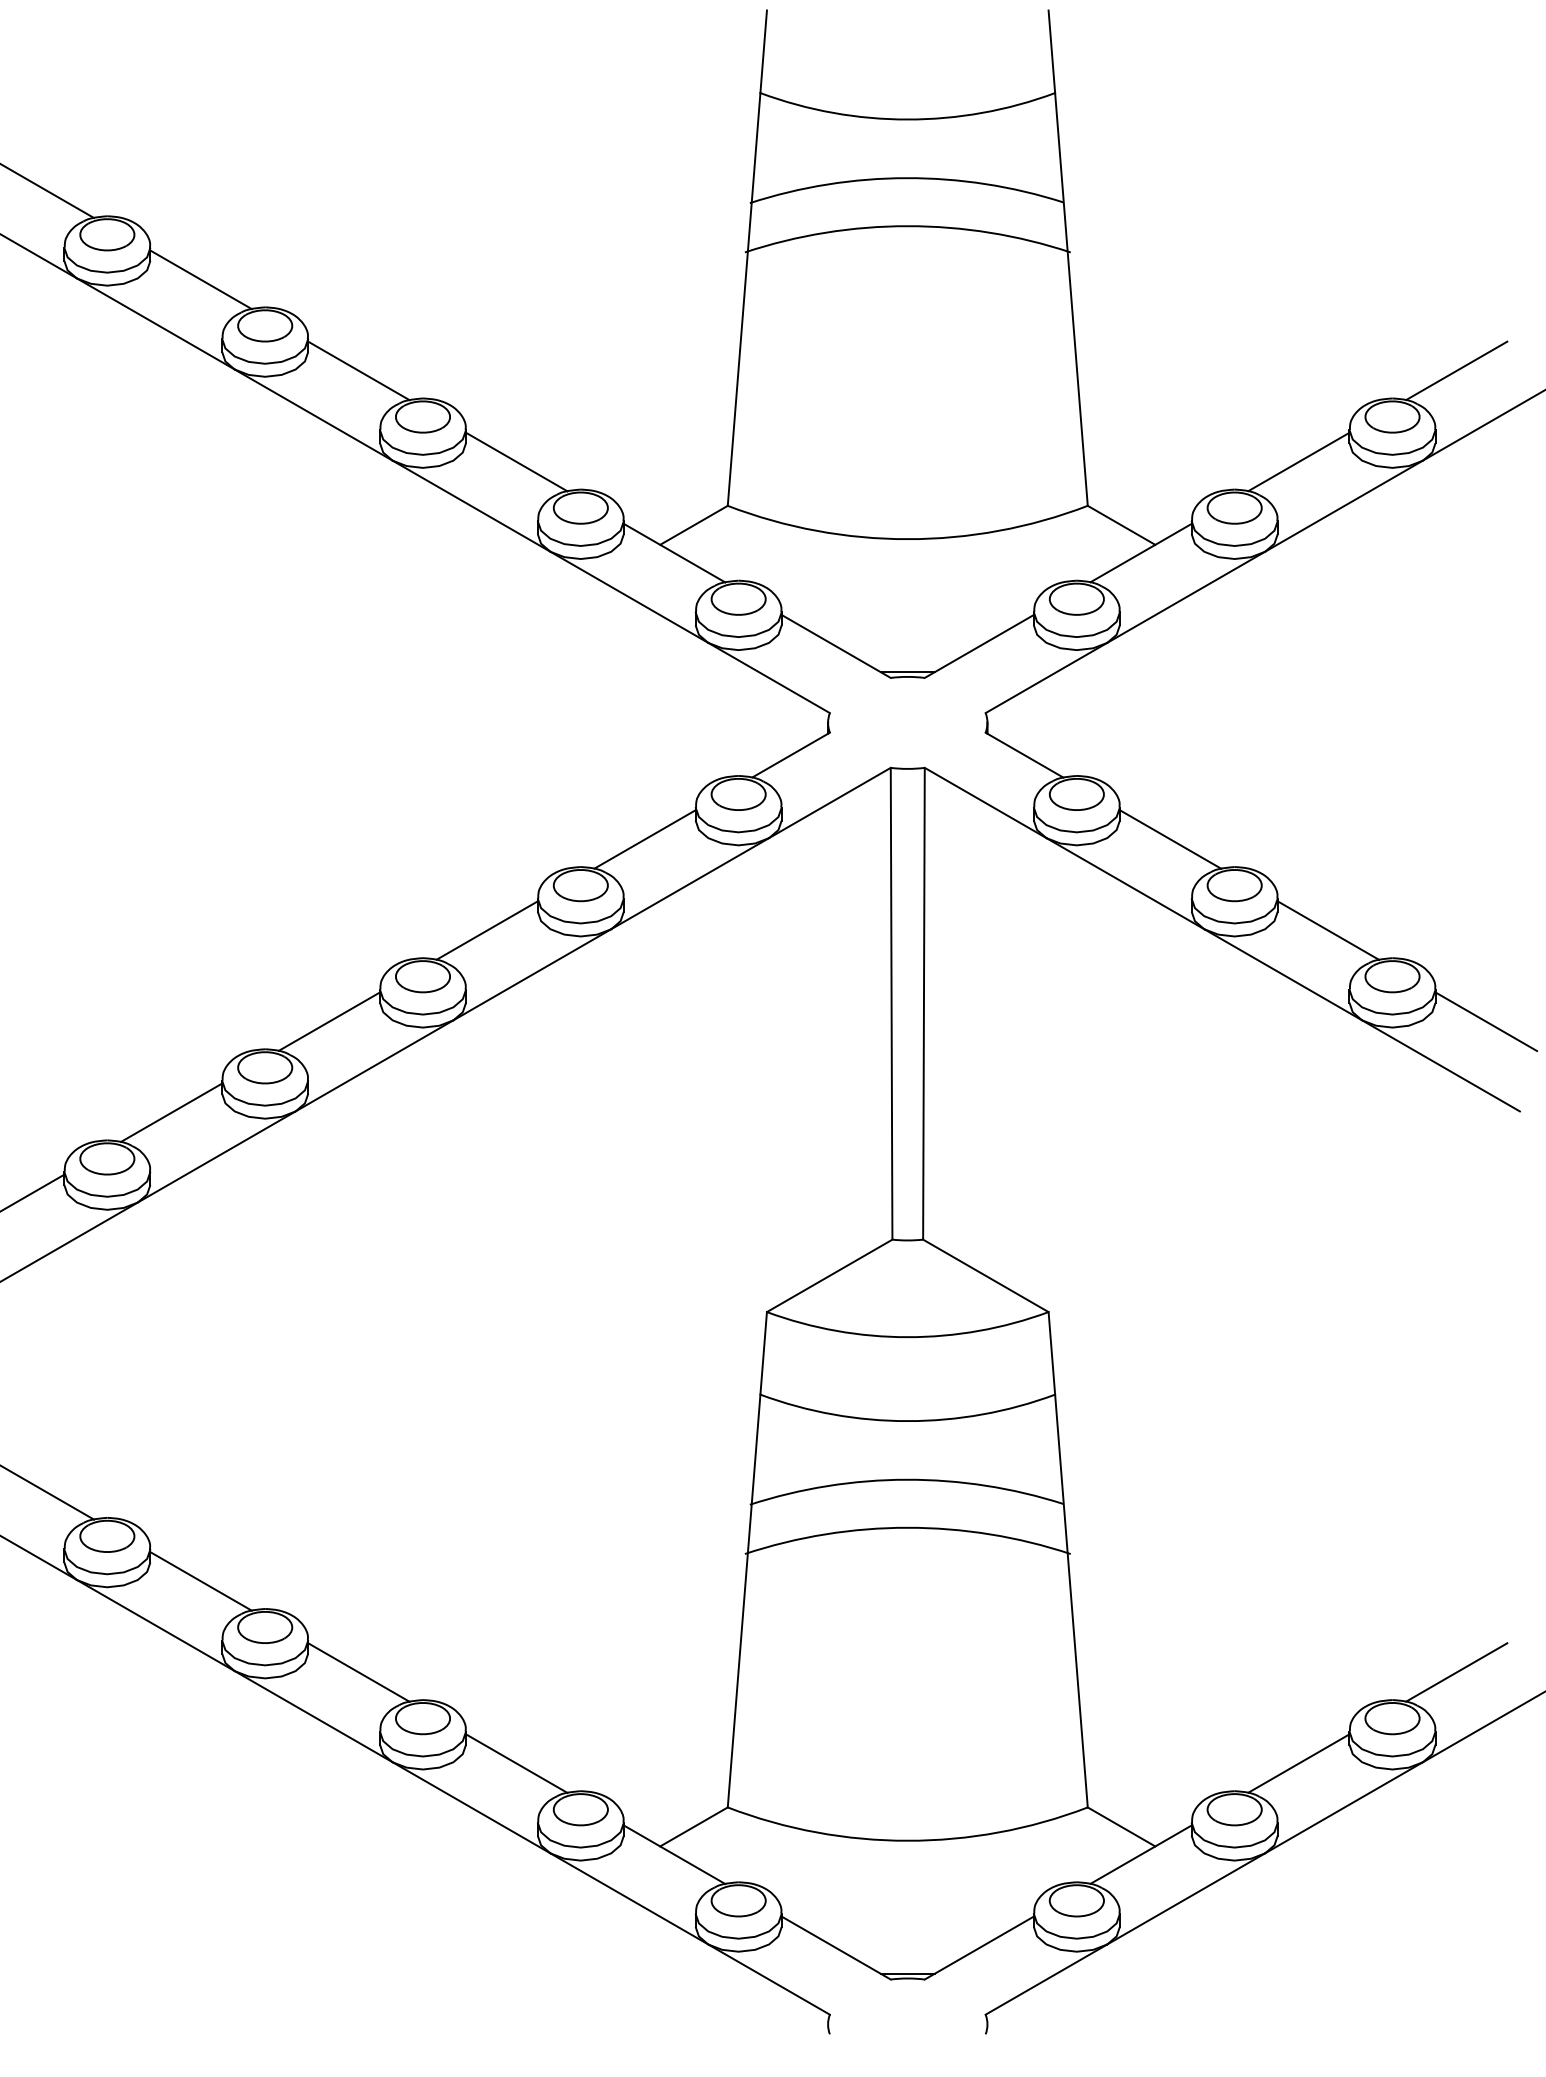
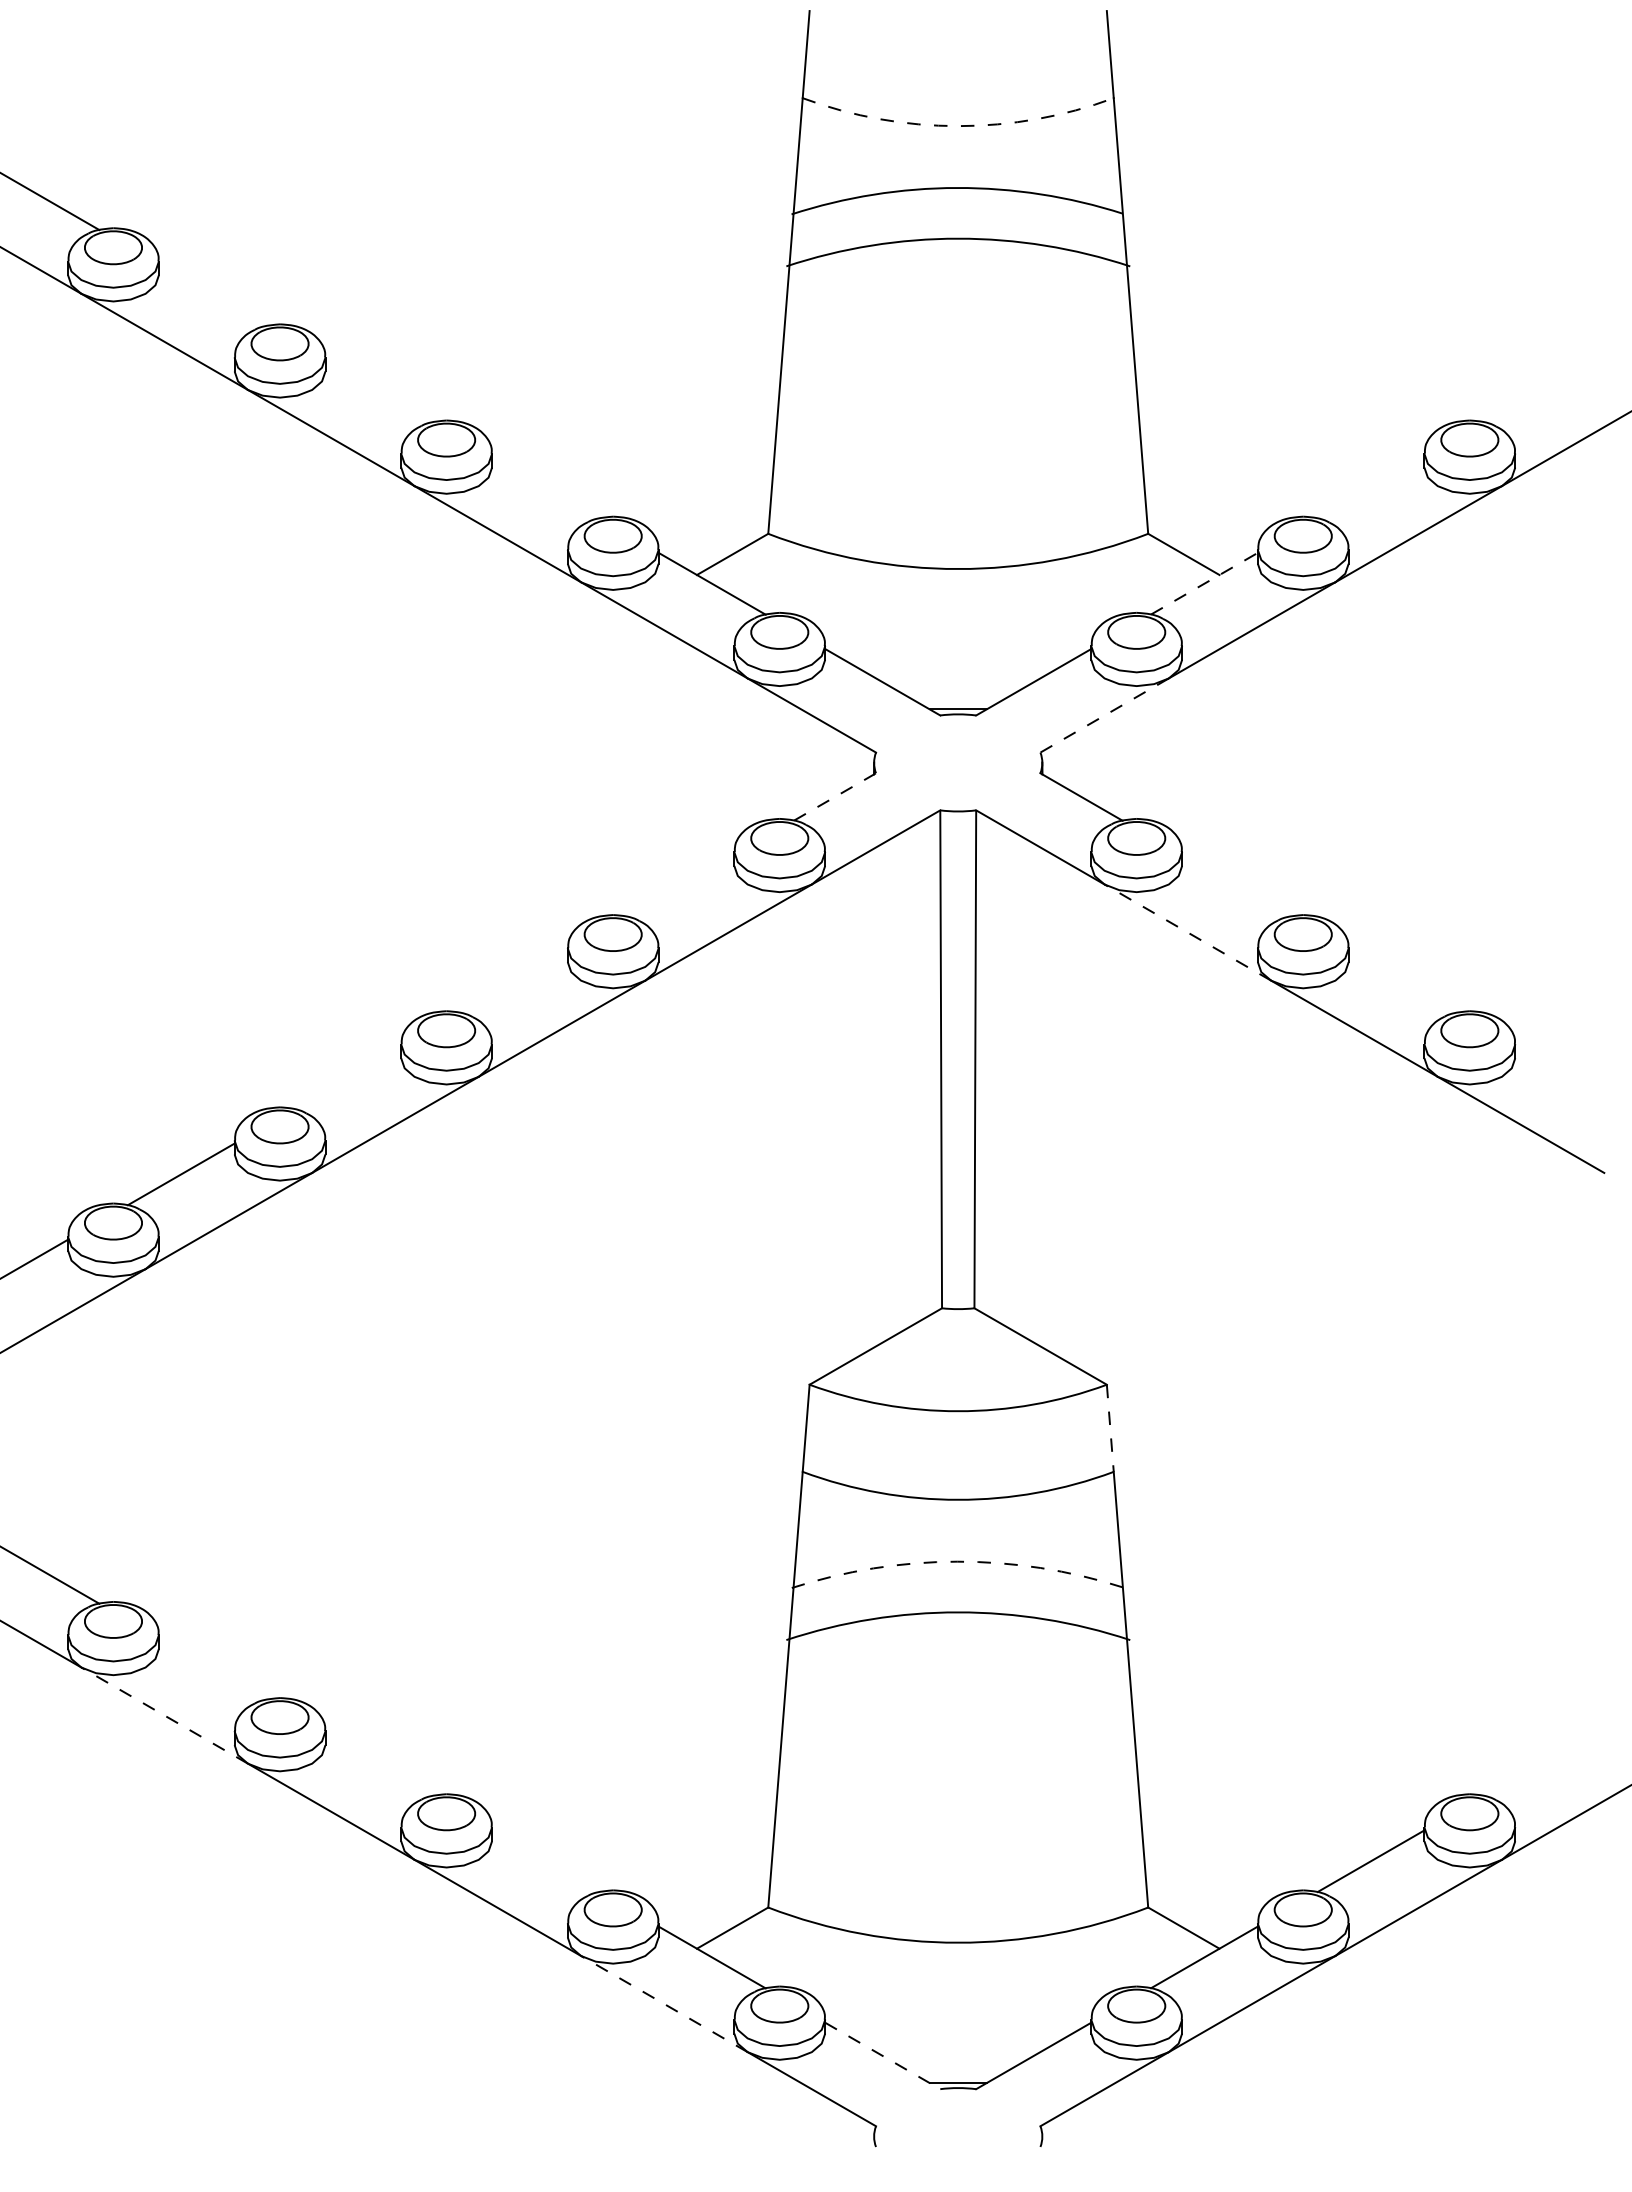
arc: (907, 119) -> (957, 126), solid -> dashed
line: (200, 279) -> (211, 294), removed
line: (358, 370) -> (378, 390), removed
line: (1456, 370) -> (1537, 390), removed
line: (516, 461) -> (545, 487), removed
line: (1298, 461) -> (1370, 487), removed
line: (1141, 552) -> (1204, 583), solid -> dashed
line: (1046, 678) -> (1104, 716), solid -> dashed
line: (791, 755) -> (835, 797), solid -> dashed
line: (644, 839) -> (680, 885), removed
line: (1170, 839) -> (1235, 885), removed
line: (1124, 883) -> (1186, 932), solid -> dashed
line: (486, 930) -> (513, 982), removed
line: (1328, 930) -> (1402, 982), removed
line: (328, 1021) -> (346, 1078), removed
line: (1486, 1021) -> (1569, 1078), removed
line: (1051, 1353) -> (1109, 1428), solid -> dashed
arc: (906, 1479) -> (956, 1561), solid -> dashed
line: (200, 1581) -> (211, 1669), removed
line: (155, 1625) -> (164, 1715), solid -> dashed
line: (358, 1672) -> (378, 1765), removed
line: (1456, 1672) -> (1537, 1765), removed
line: (516, 1763) -> (545, 1861), removed
line: (628, 1898) -> (663, 2003), solid -> dashed
line: (836, 1948) -> (883, 2056), solid -> dashed

